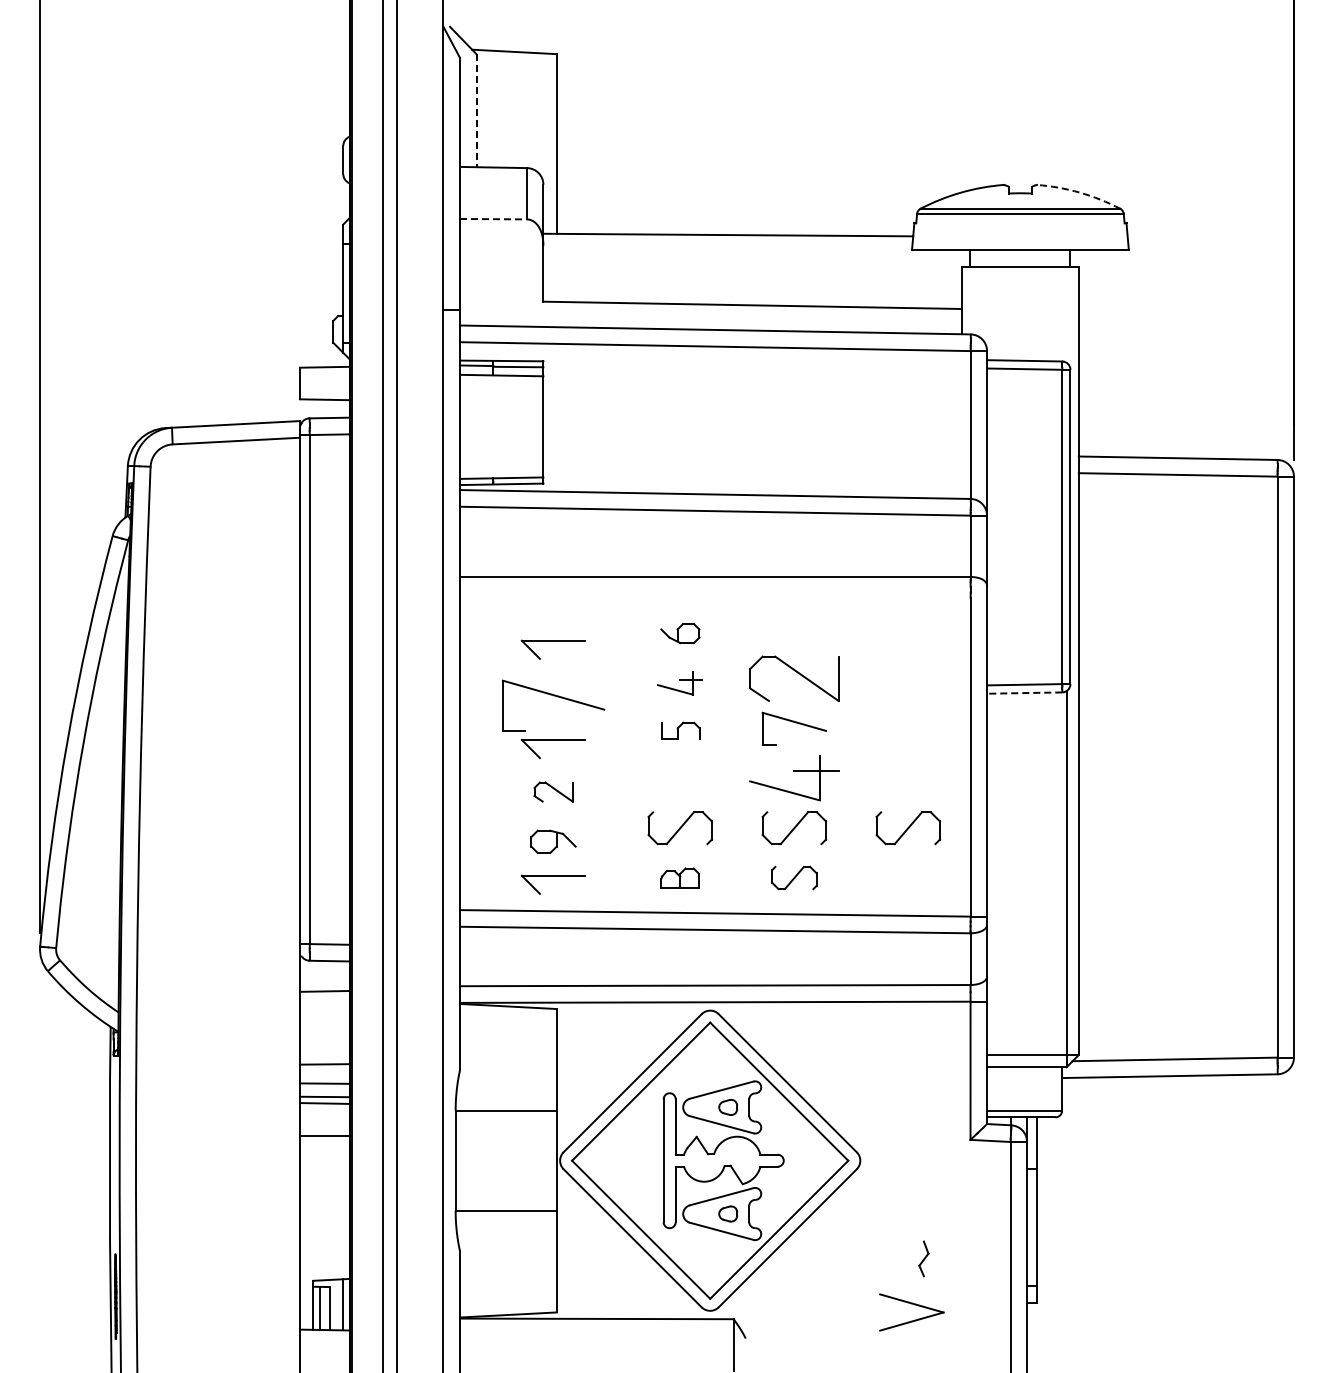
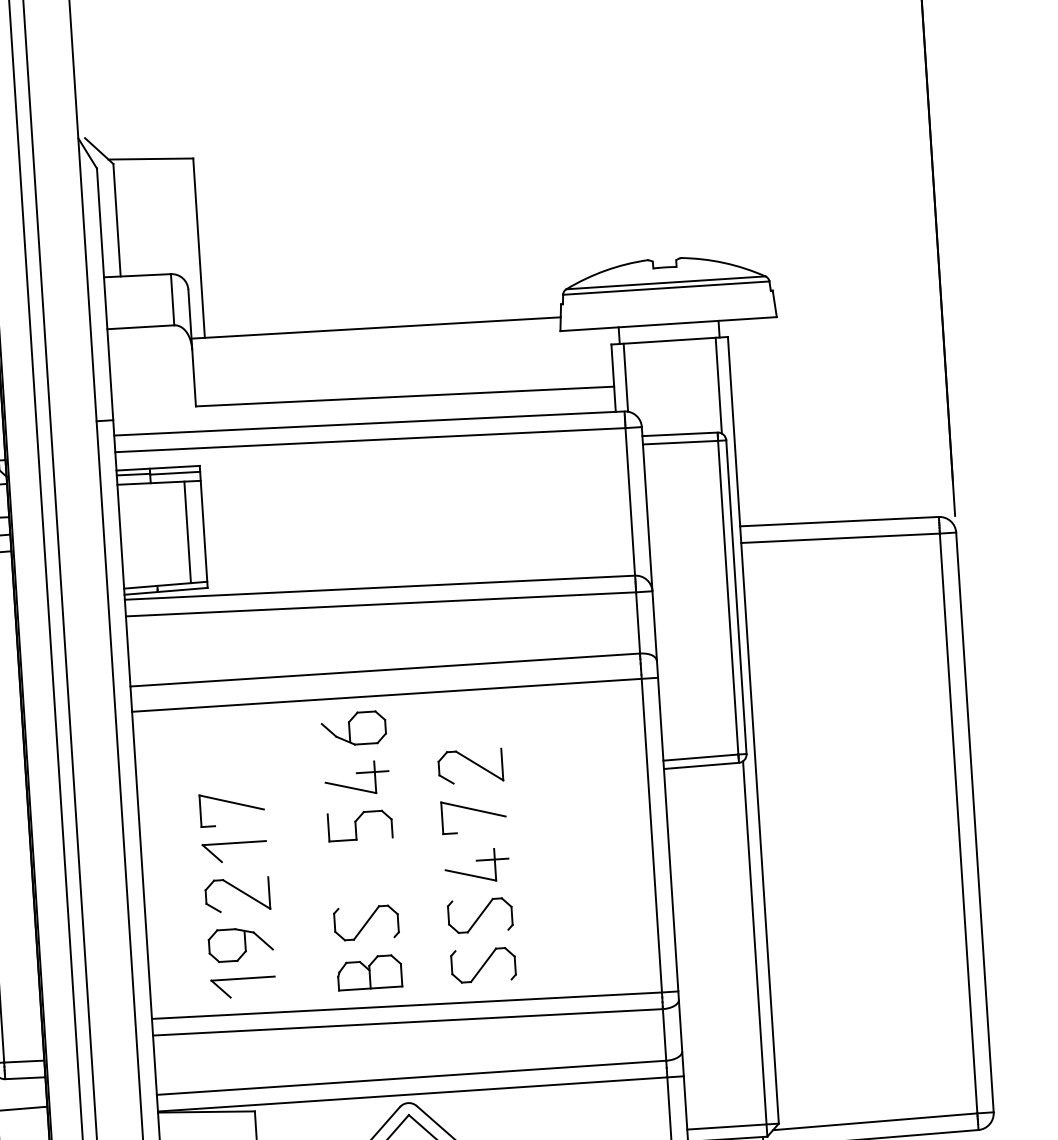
line: (476, 111) -> (116, 220), dashed -> solid
arc: (1079, 192) -> (723, 262), dashed -> solid
line: (493, 219) -> (140, 327), dashed -> solid
line: (974, 300) -> (626, 377), added
line: (1066, 314) -> (718, 385), added
line: (527, 426) -> (188, 531), added
line: (723, 602) -> (395, 694), added
part: (680, 633) -> (354, 728), size x1.67
part: (552, 641) -> (226, 744), removed
part: (794, 678) -> (470, 766), size x0.71
part: (679, 683) -> (356, 778), size x1.43
line: (1024, 693) -> (701, 766), dashed -> solid
part: (553, 705) -> (232, 808), size x0.62
part: (680, 730) -> (360, 825), size x1.67
part: (793, 778) -> (476, 866), size x0.71
part: (553, 791) -> (237, 894), size x1.67
part: (908, 828) -> (594, 908), removed
part: (553, 841) -> (240, 944), size x1.43
part: (679, 877) -> (368, 972), size x1.67
part: (794, 877) -> (483, 964), size x1.43

